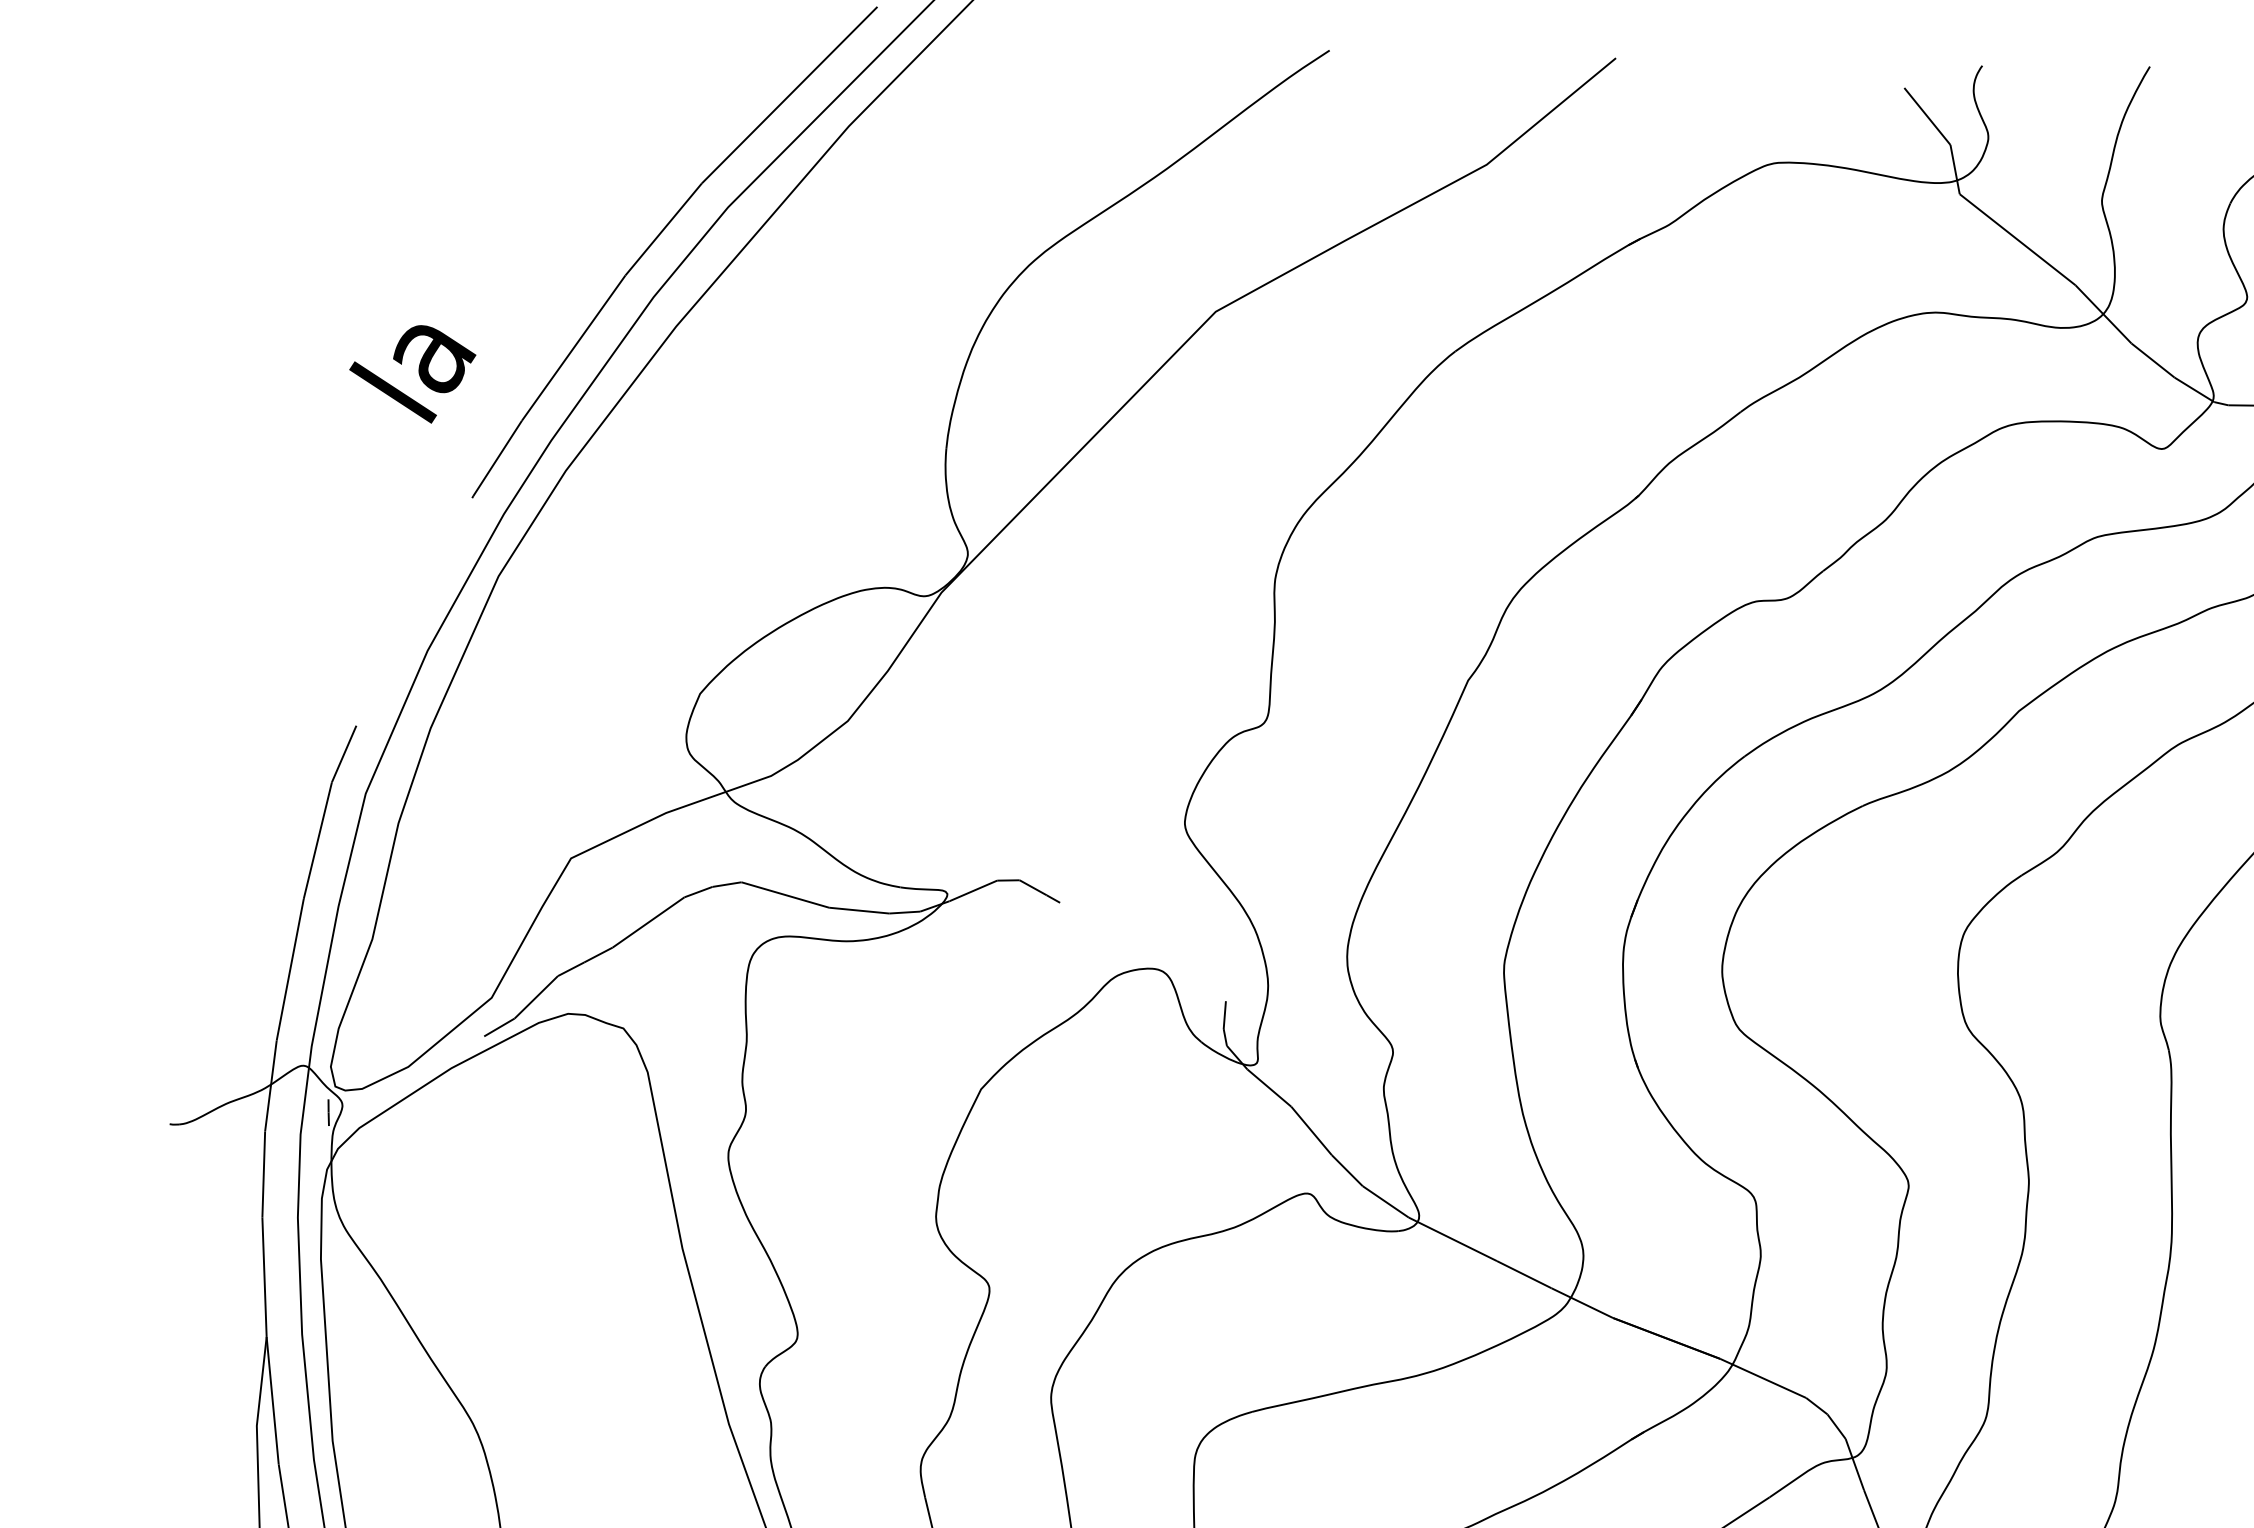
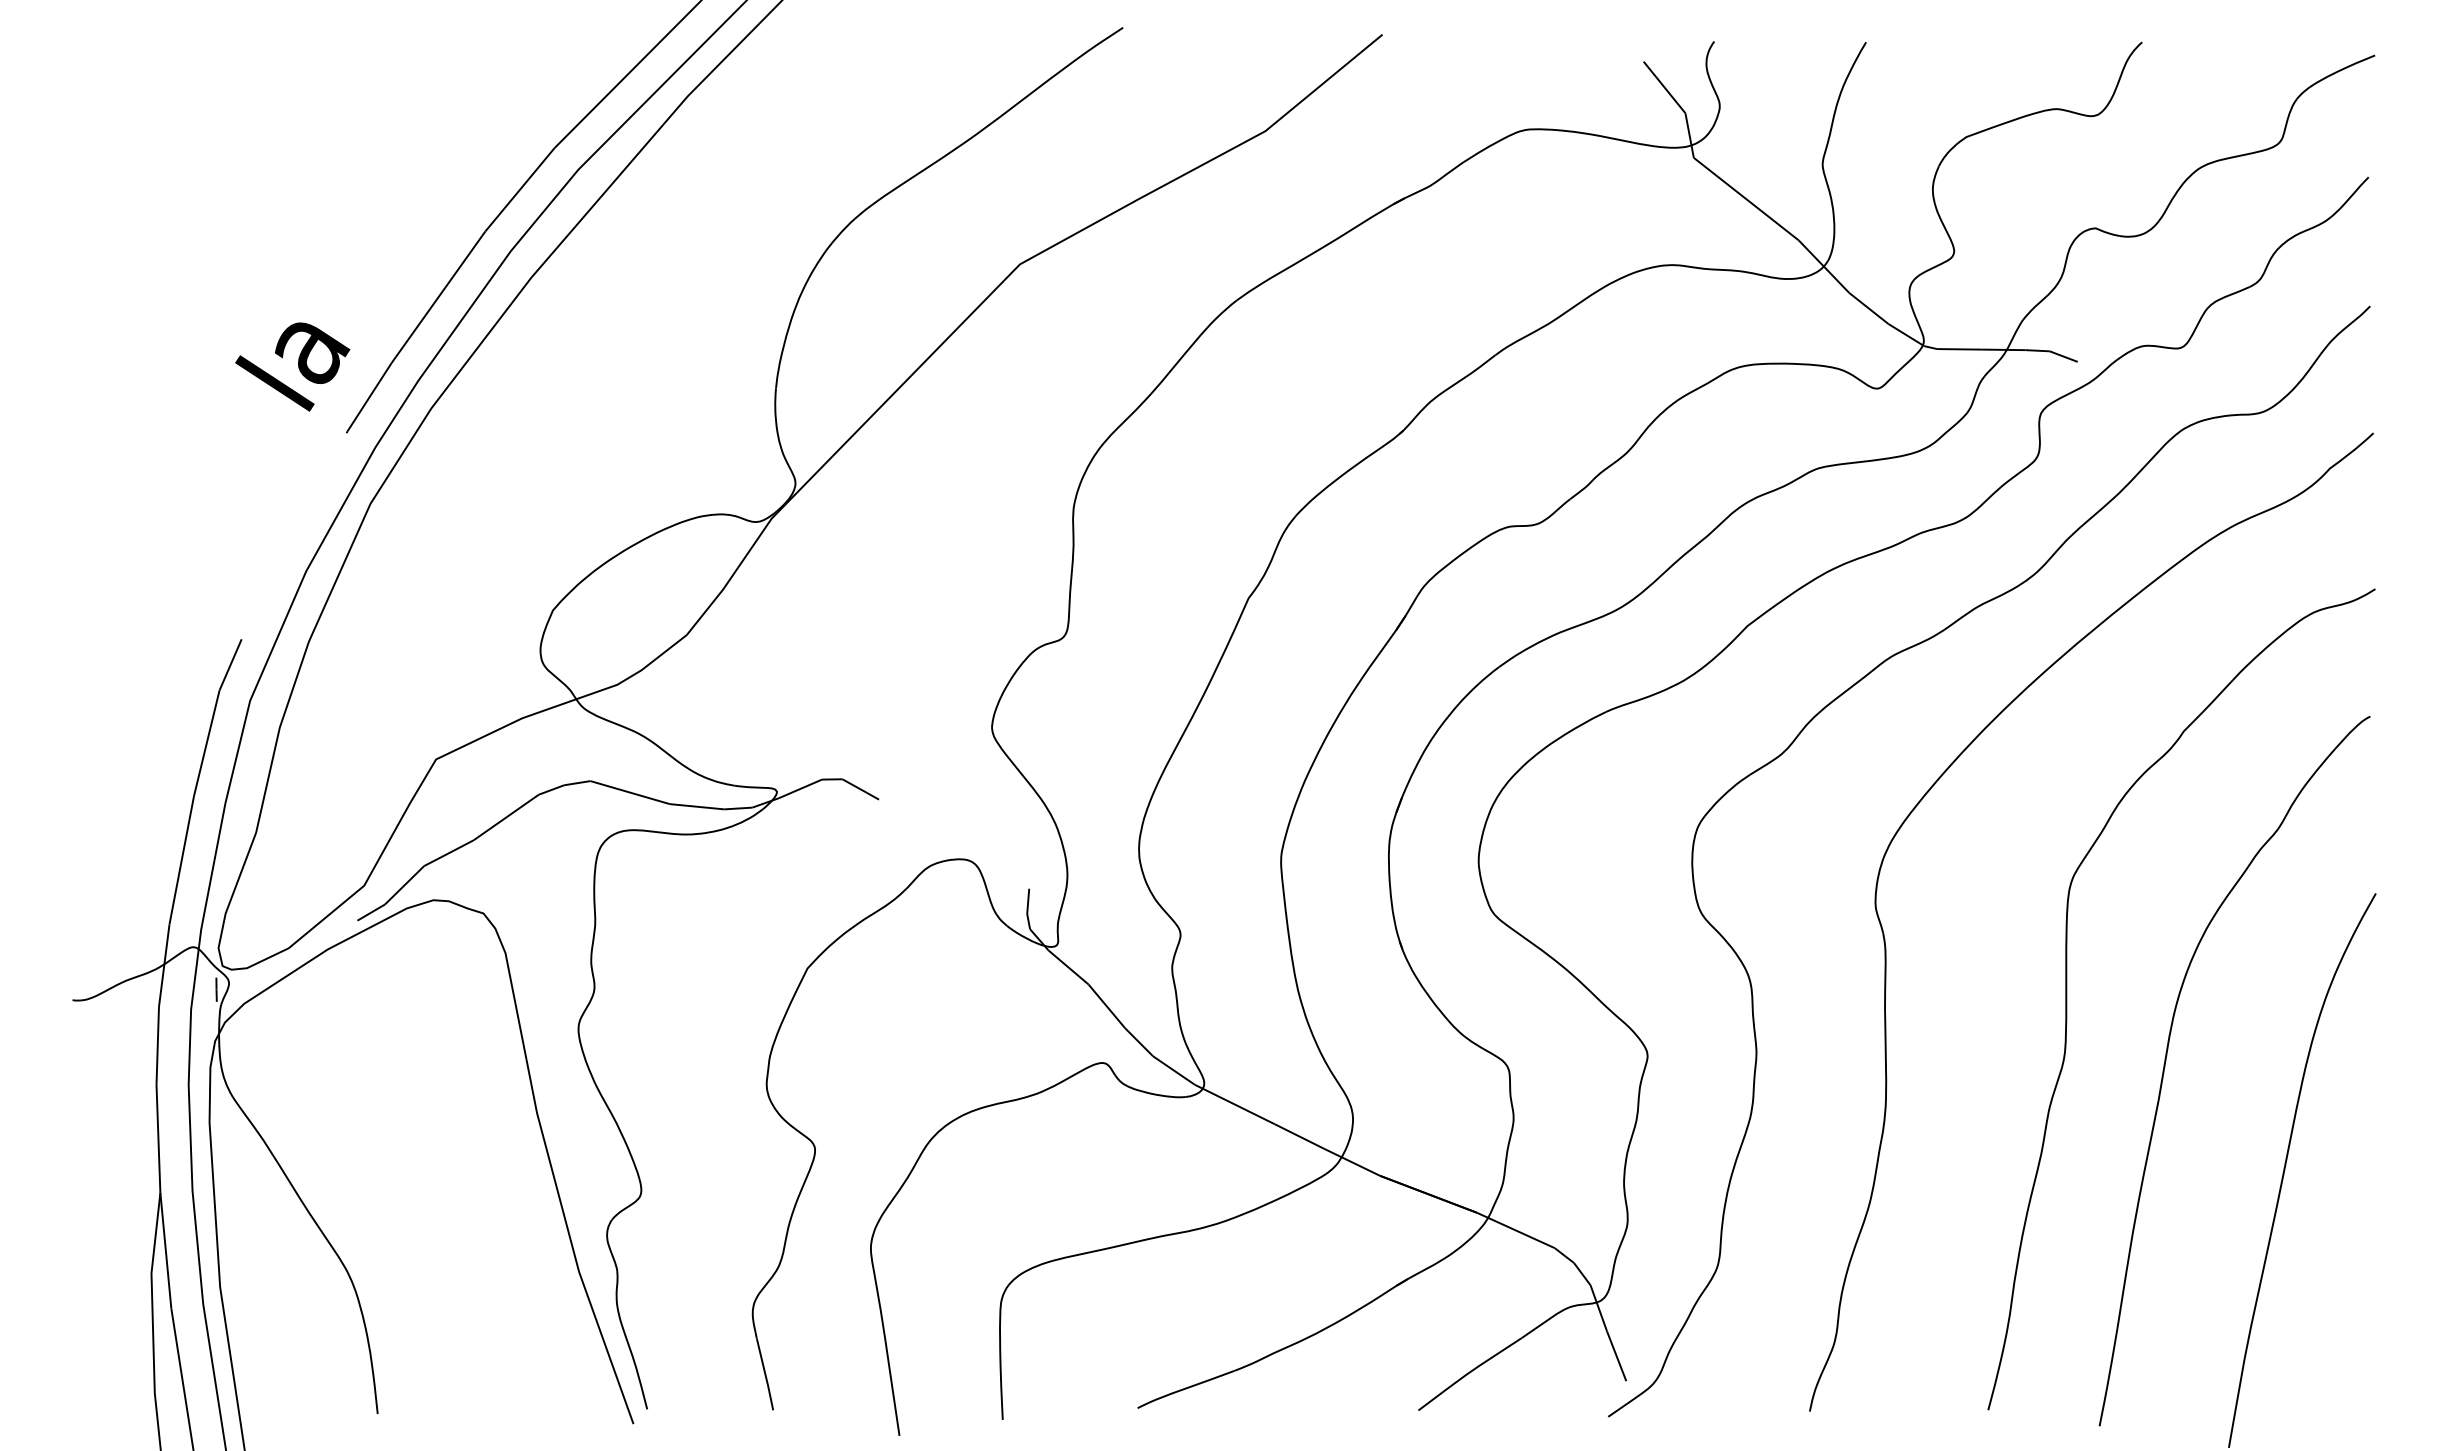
text: (412, 373) -> (292, 366), moved

